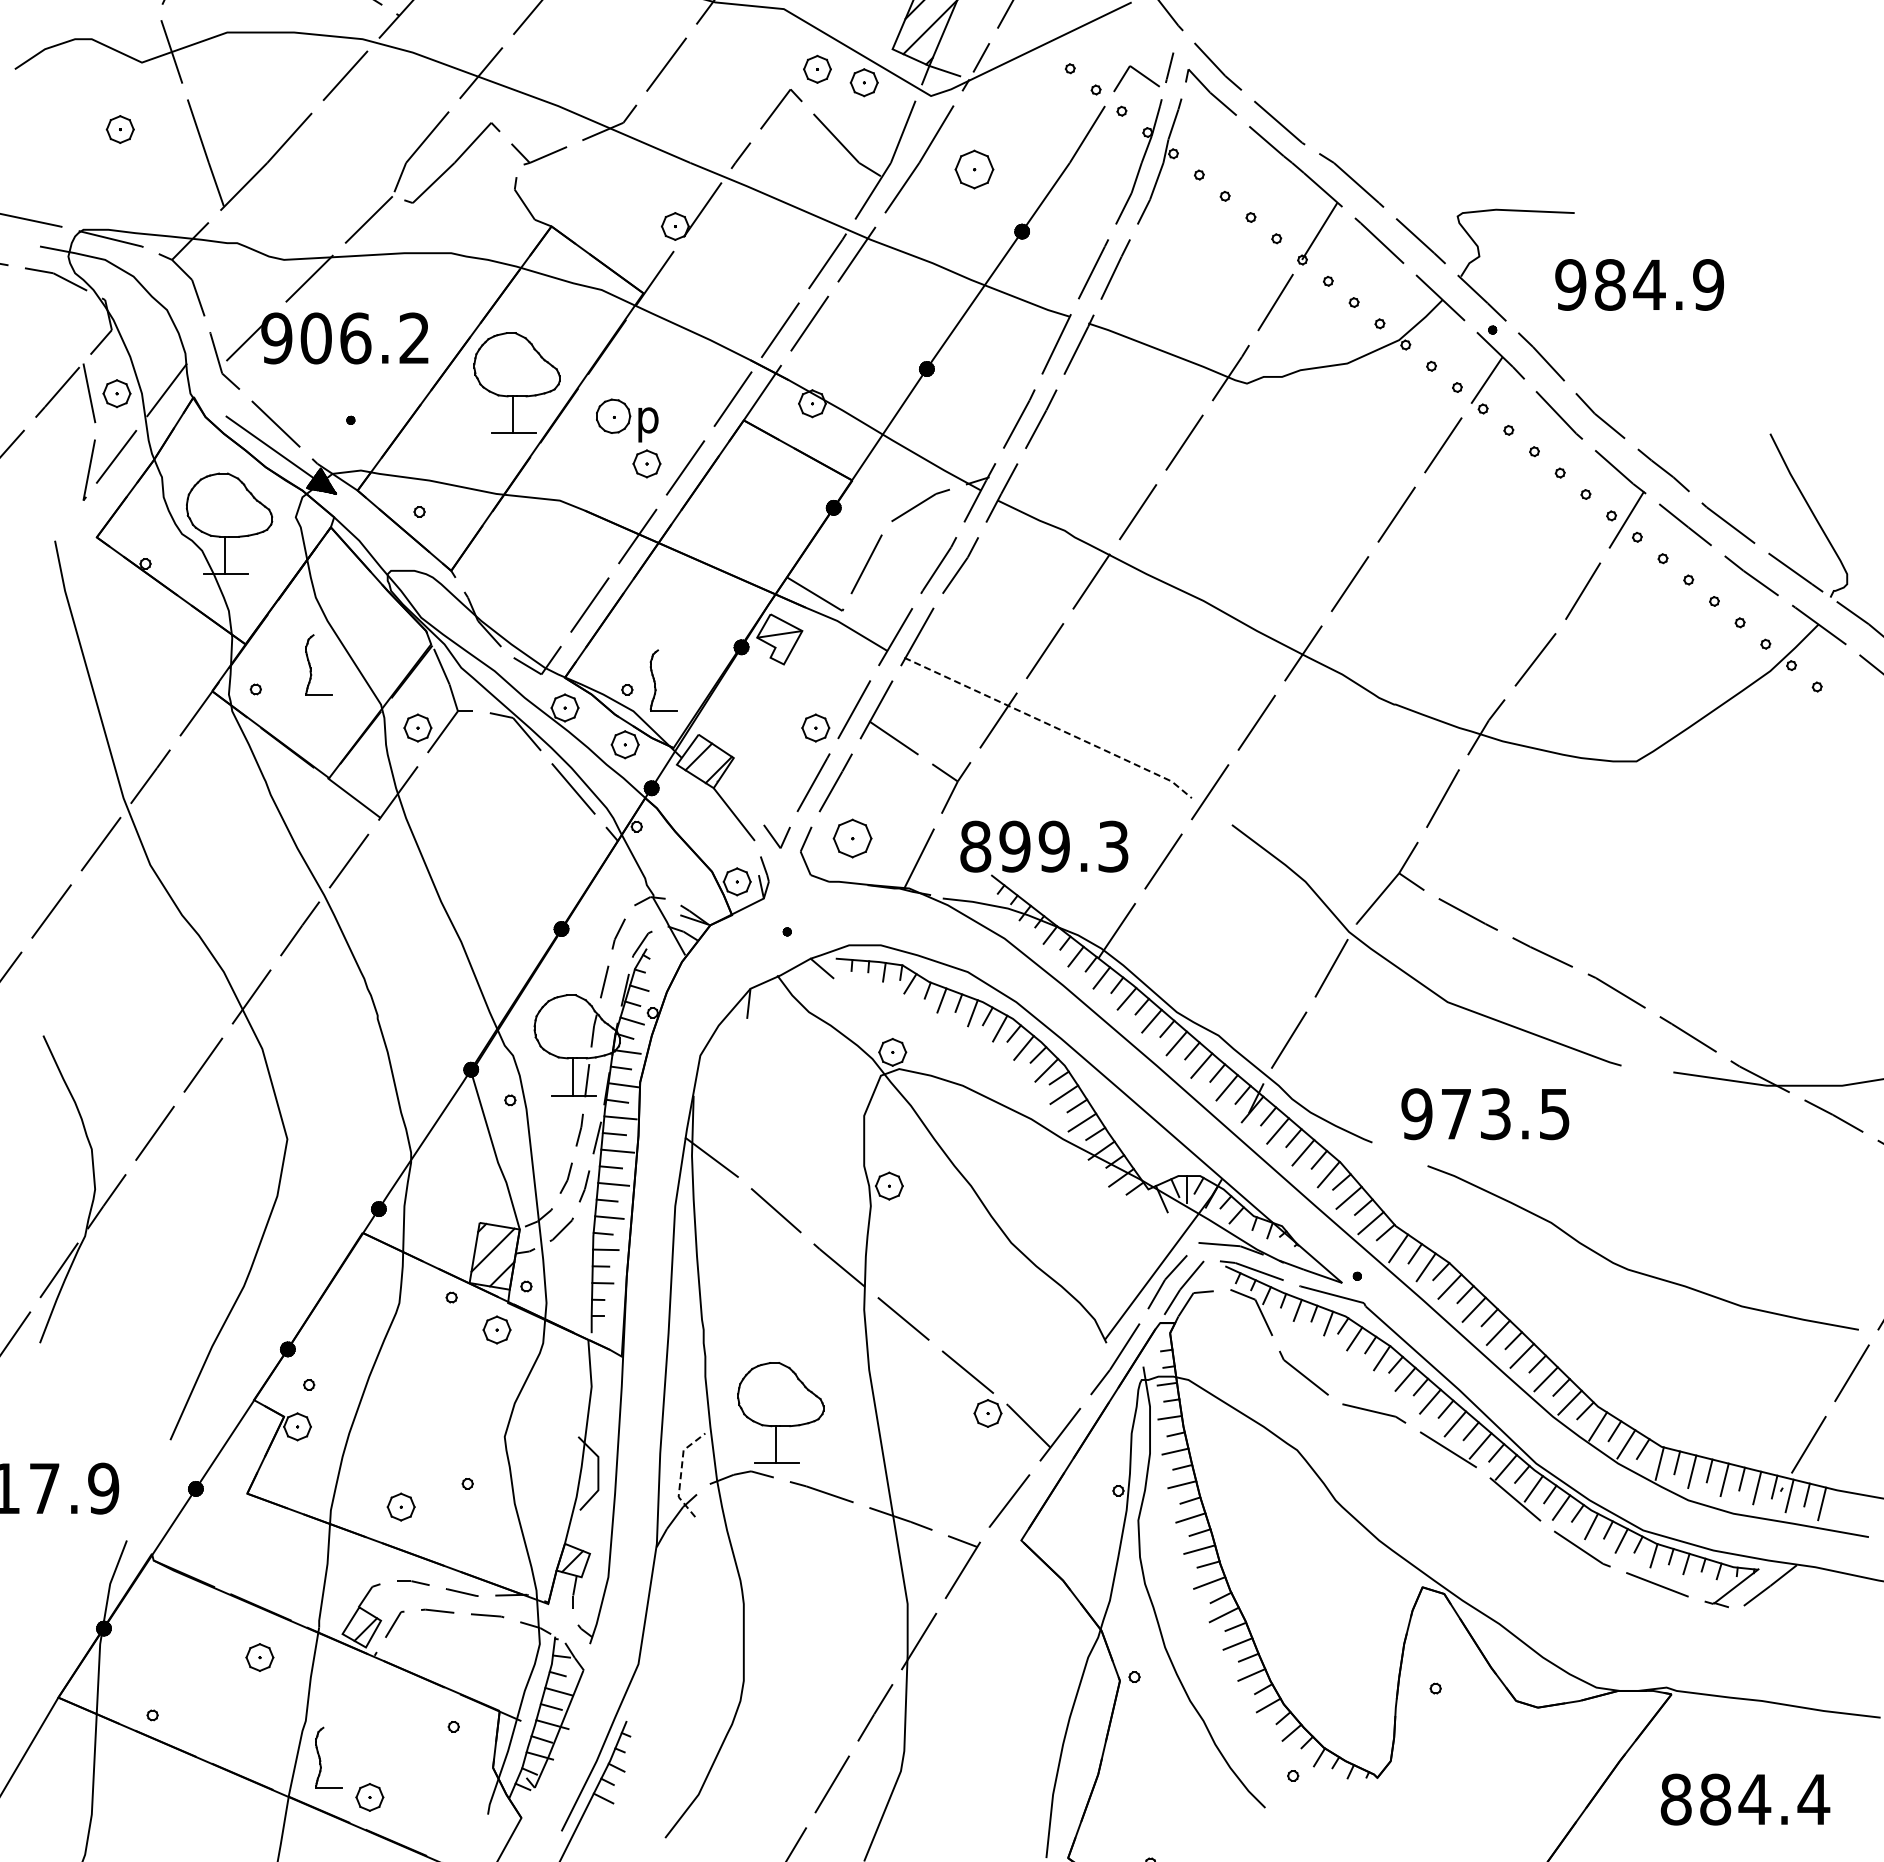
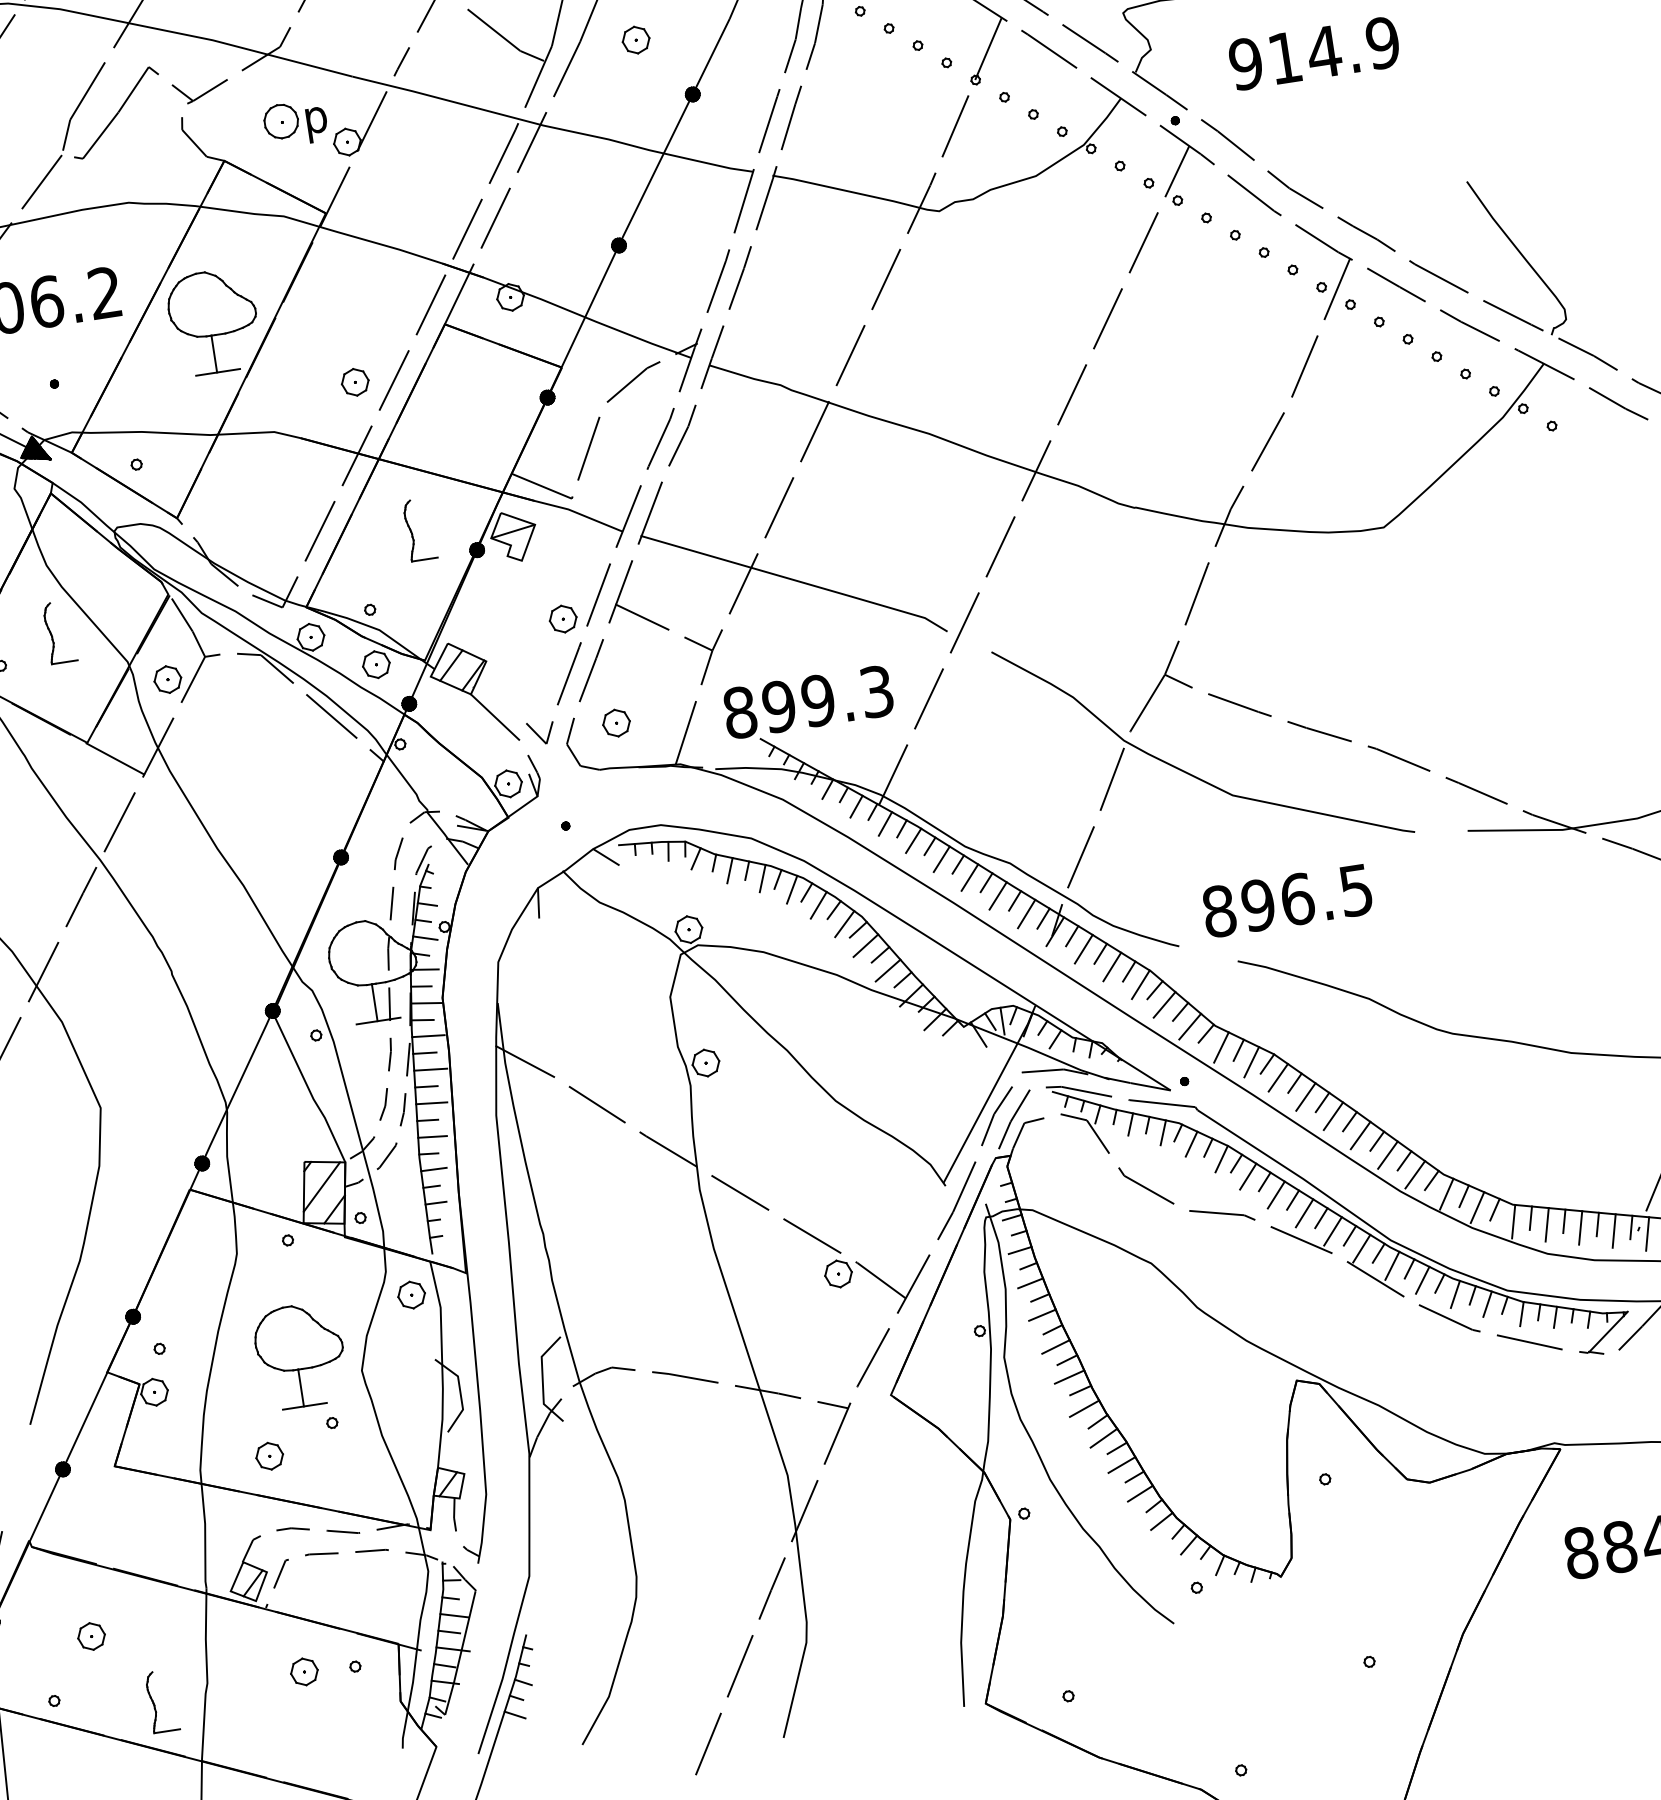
part: (974, 169) -> (635, 39), size x0.71
text: (1609, 284) -> (1284, 57), 984.9 -> 914.9
part: (627, 420) -> (295, 123), moved
part: (655, 680) -> (412, 530), moved
line: (1051, 725) -> (797, 580), dashed -> solid
part: (852, 837) -> (616, 722), size x0.71
text: (1456, 1114) -> (1258, 905), 973.5 -> 896.5
part: (496, 1329) -> (411, 1294), moved
part: (780, 1412) -> (300, 1355), moved
line: (681, 1472) -> (542, 1379), dashed -> solid
part: (259, 1657) -> (91, 1636), moved
part: (321, 1760) -> (155, 1704), moved
part: (369, 1797) -> (304, 1672), moved

